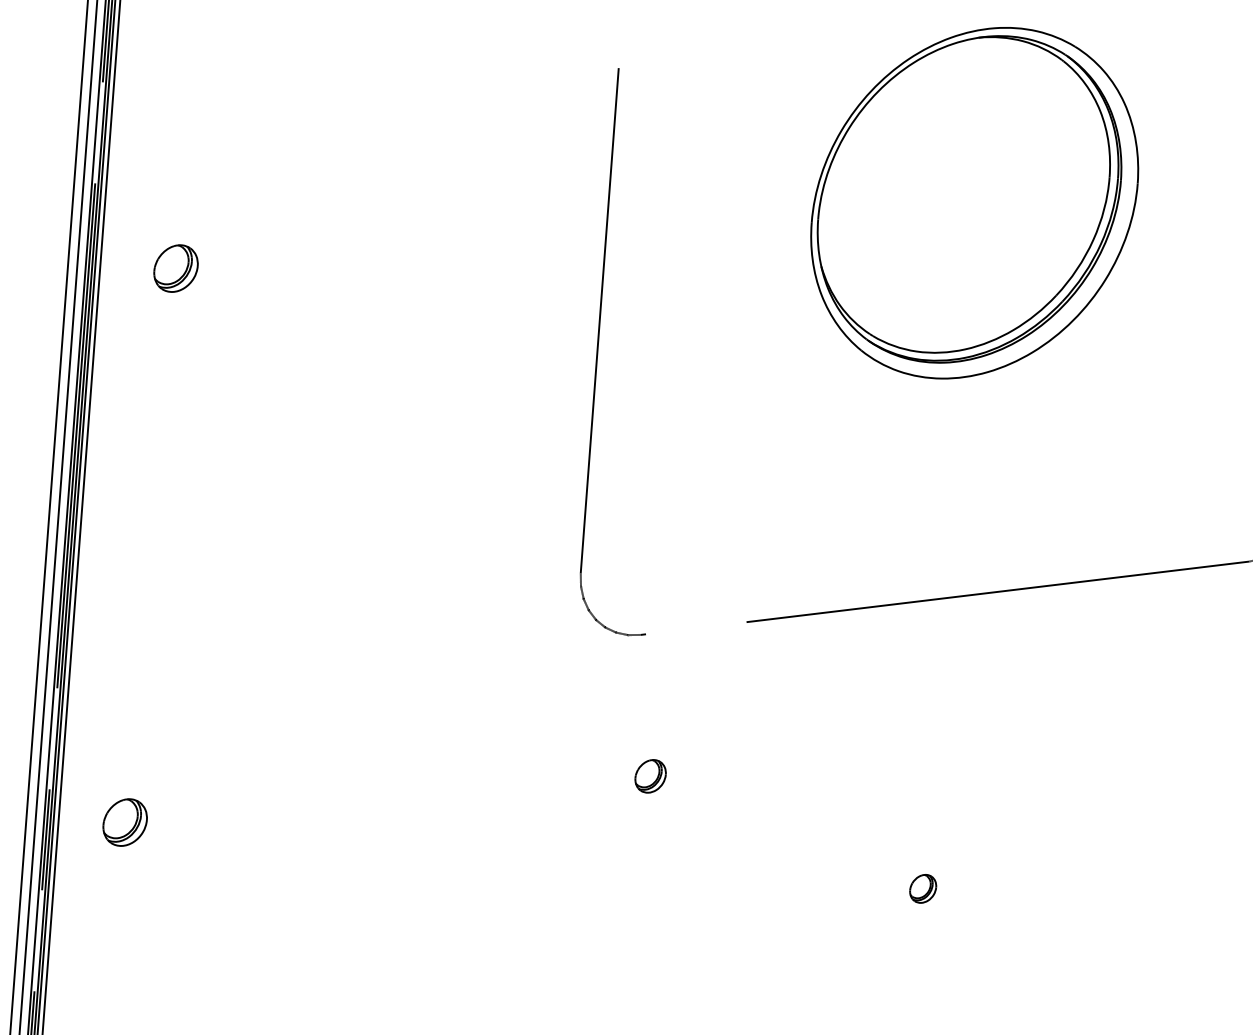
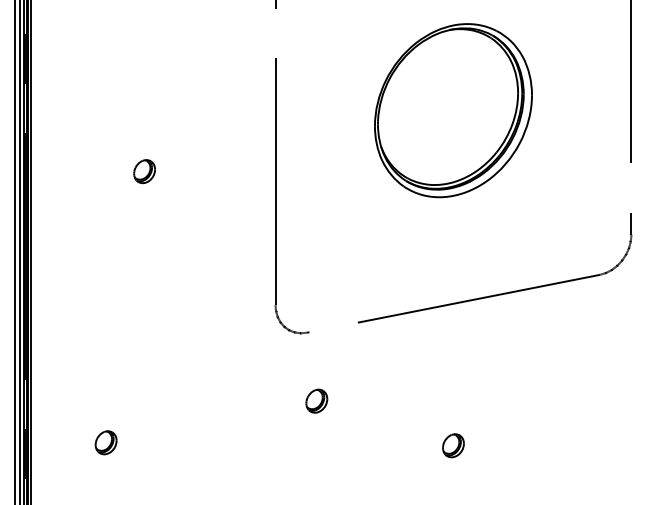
part: (175, 268) -> (144, 171), moved
part: (649, 775) -> (316, 400), size x1.43
part: (123, 821) -> (105, 442), moved
part: (923, 888) -> (453, 445), size x1.67

